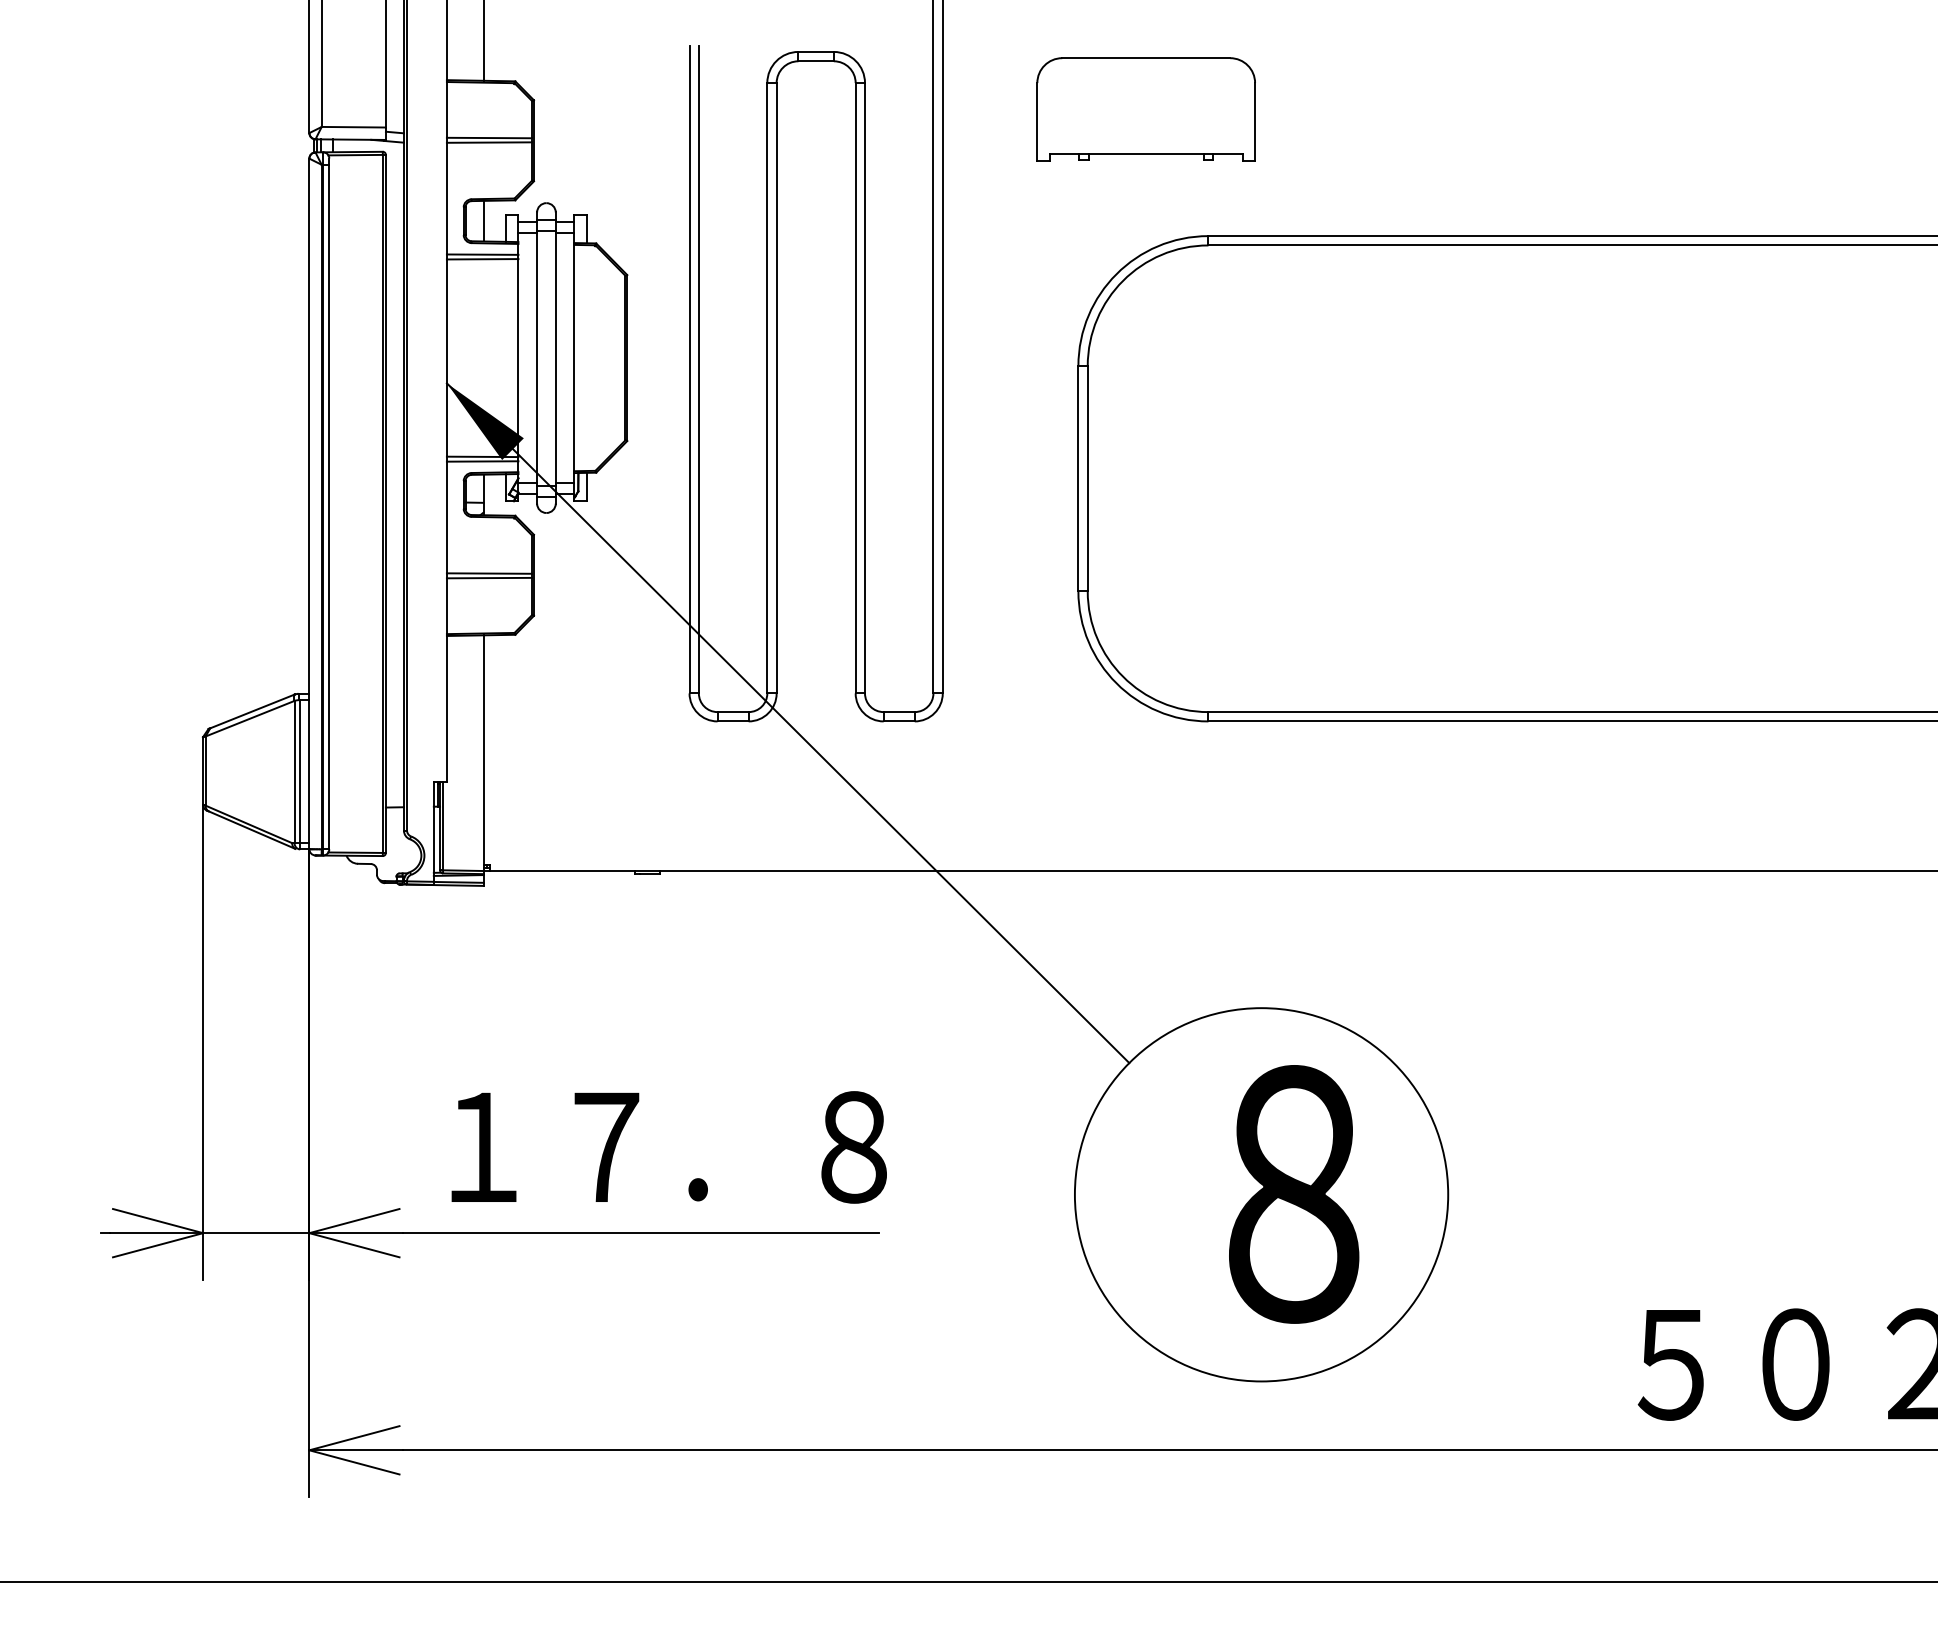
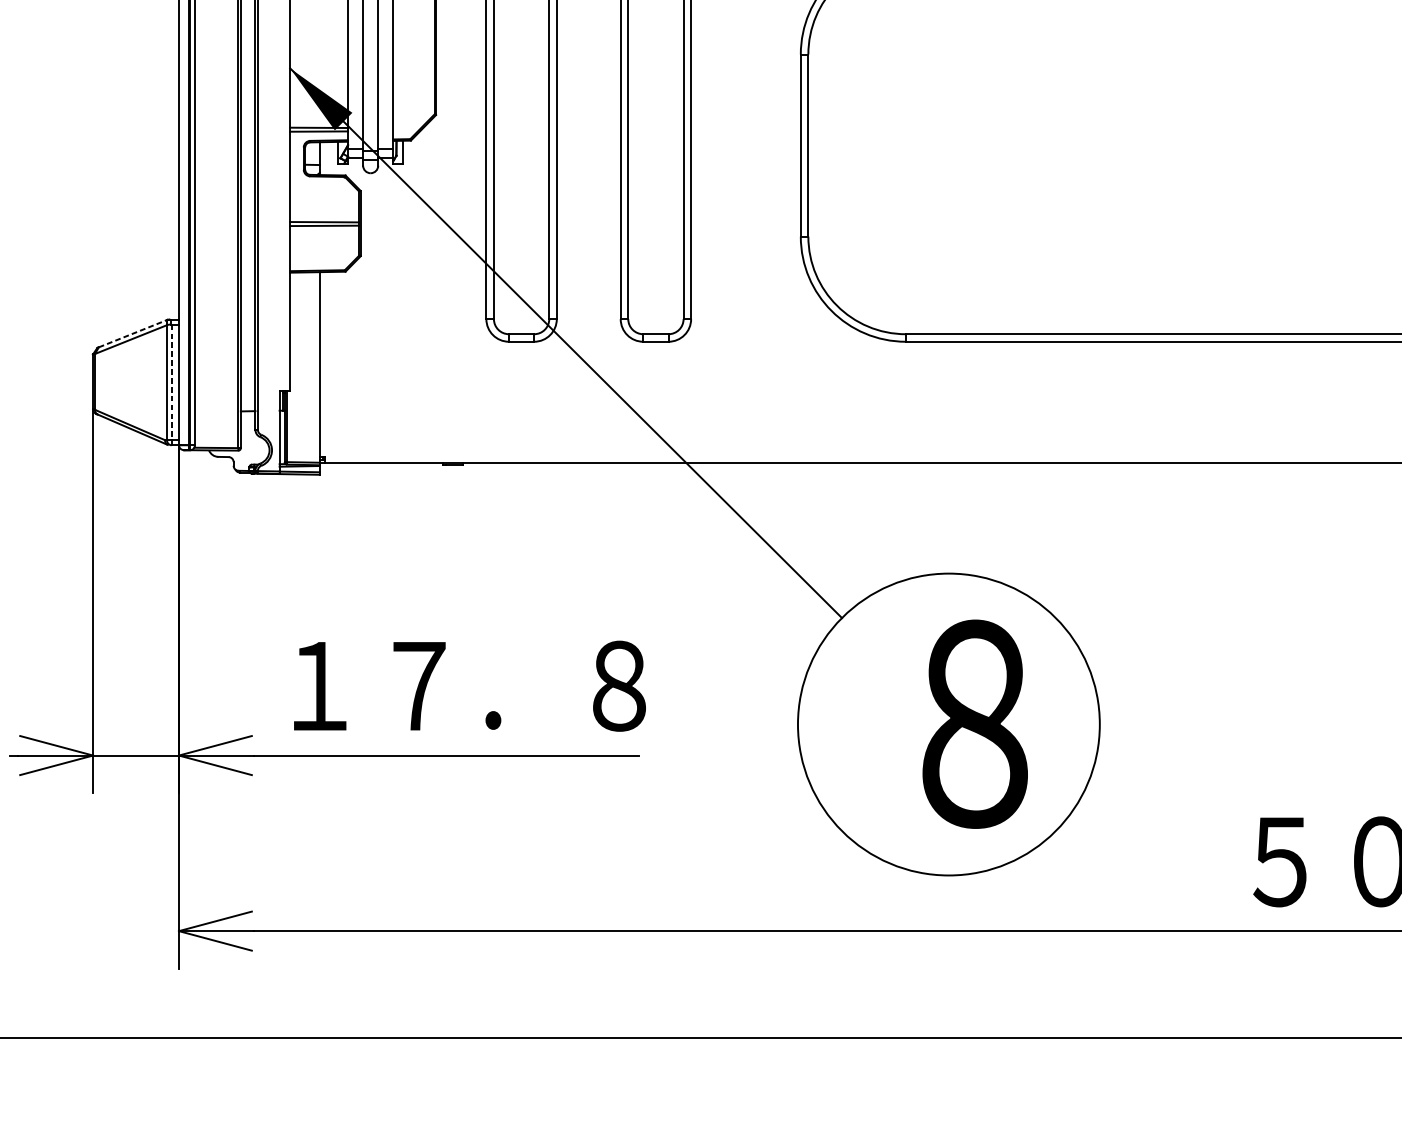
line: (252, 711) -> (132, 333), solid -> dashed
line: (300, 771) -> (171, 382), solid -> dashed

